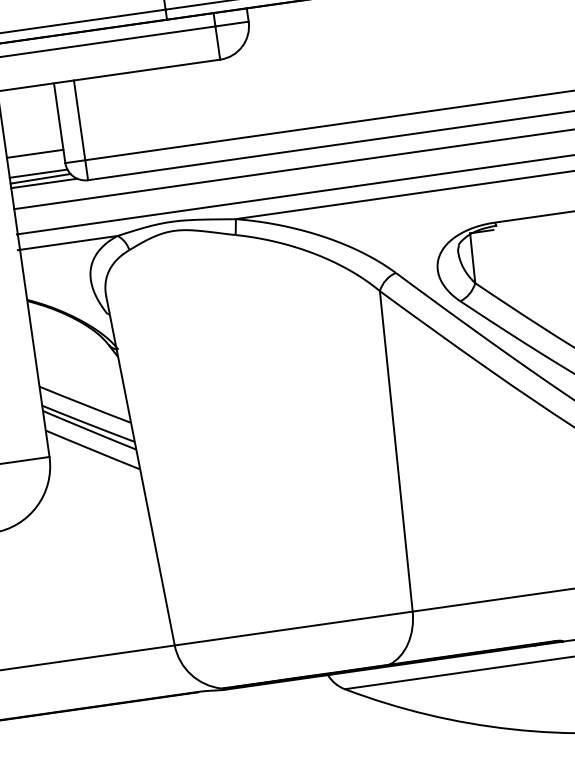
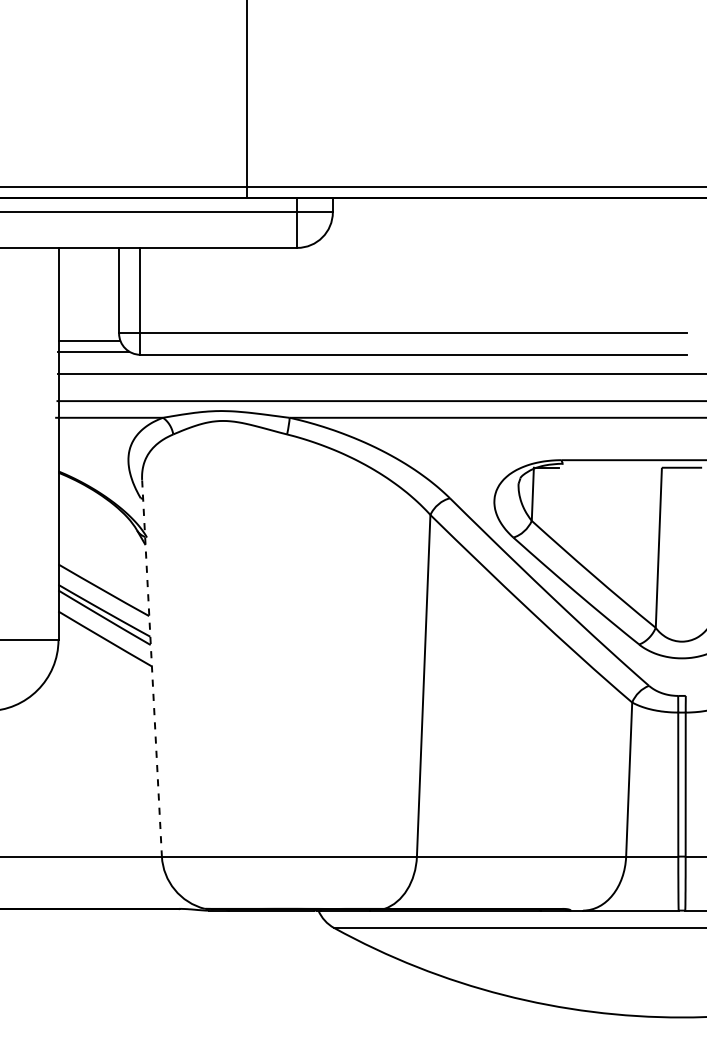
line: (34, 154) -> (88, 319), removed
line: (40, 178) -> (90, 345), removed
line: (141, 471) -> (152, 668), solid -> dashed

